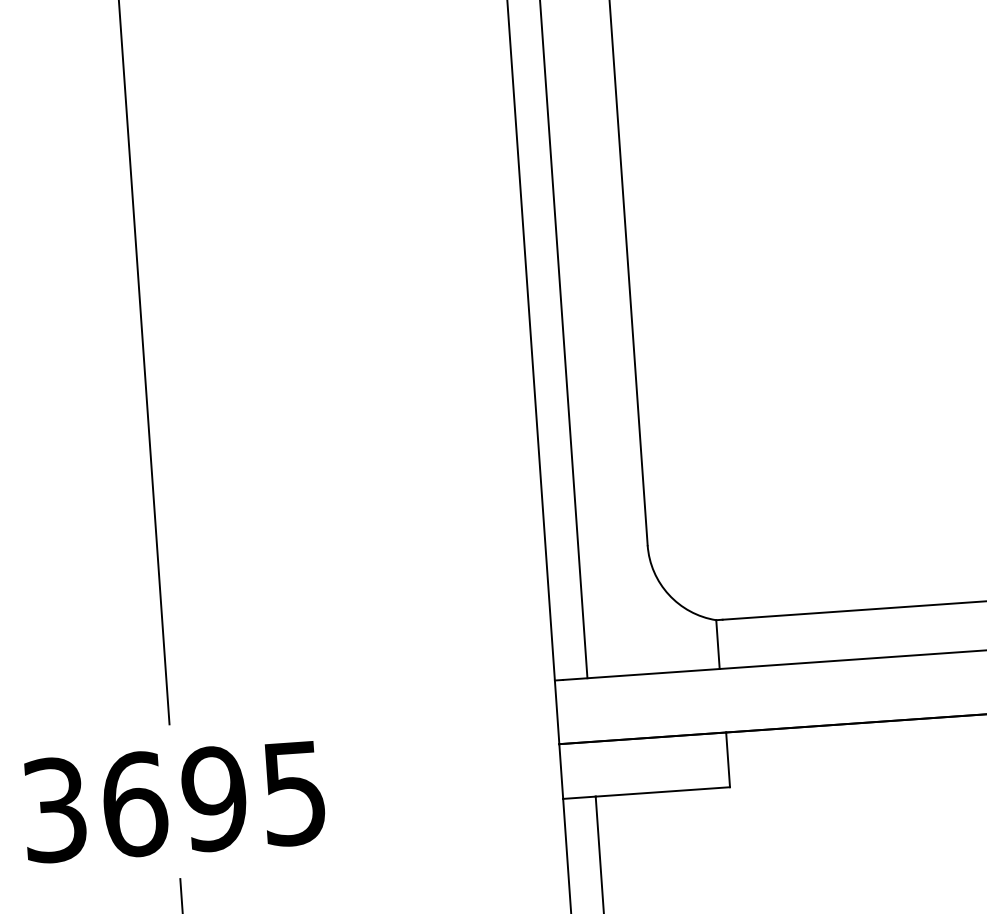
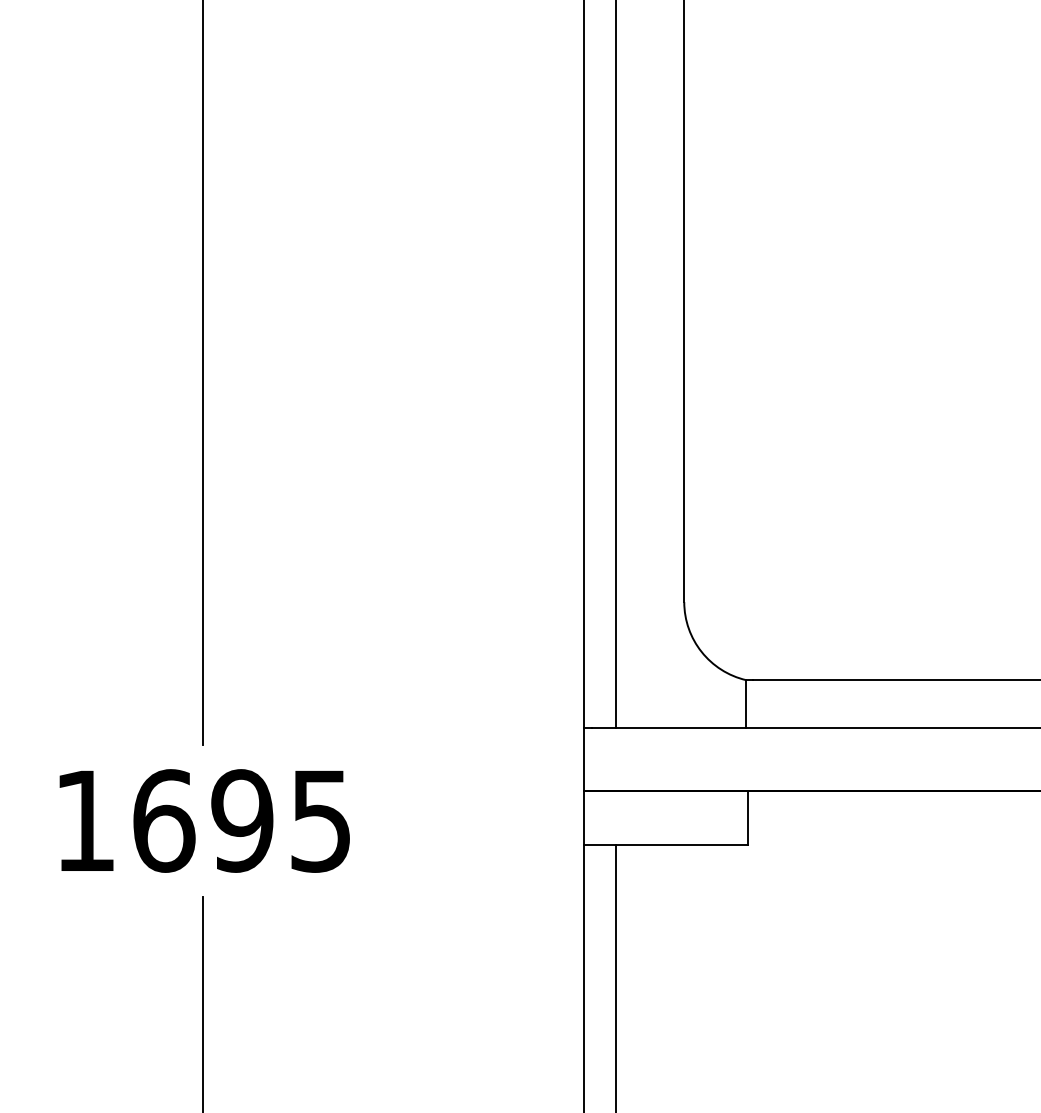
text: (54, 809) -> (84, 820), 3695 -> 1695

